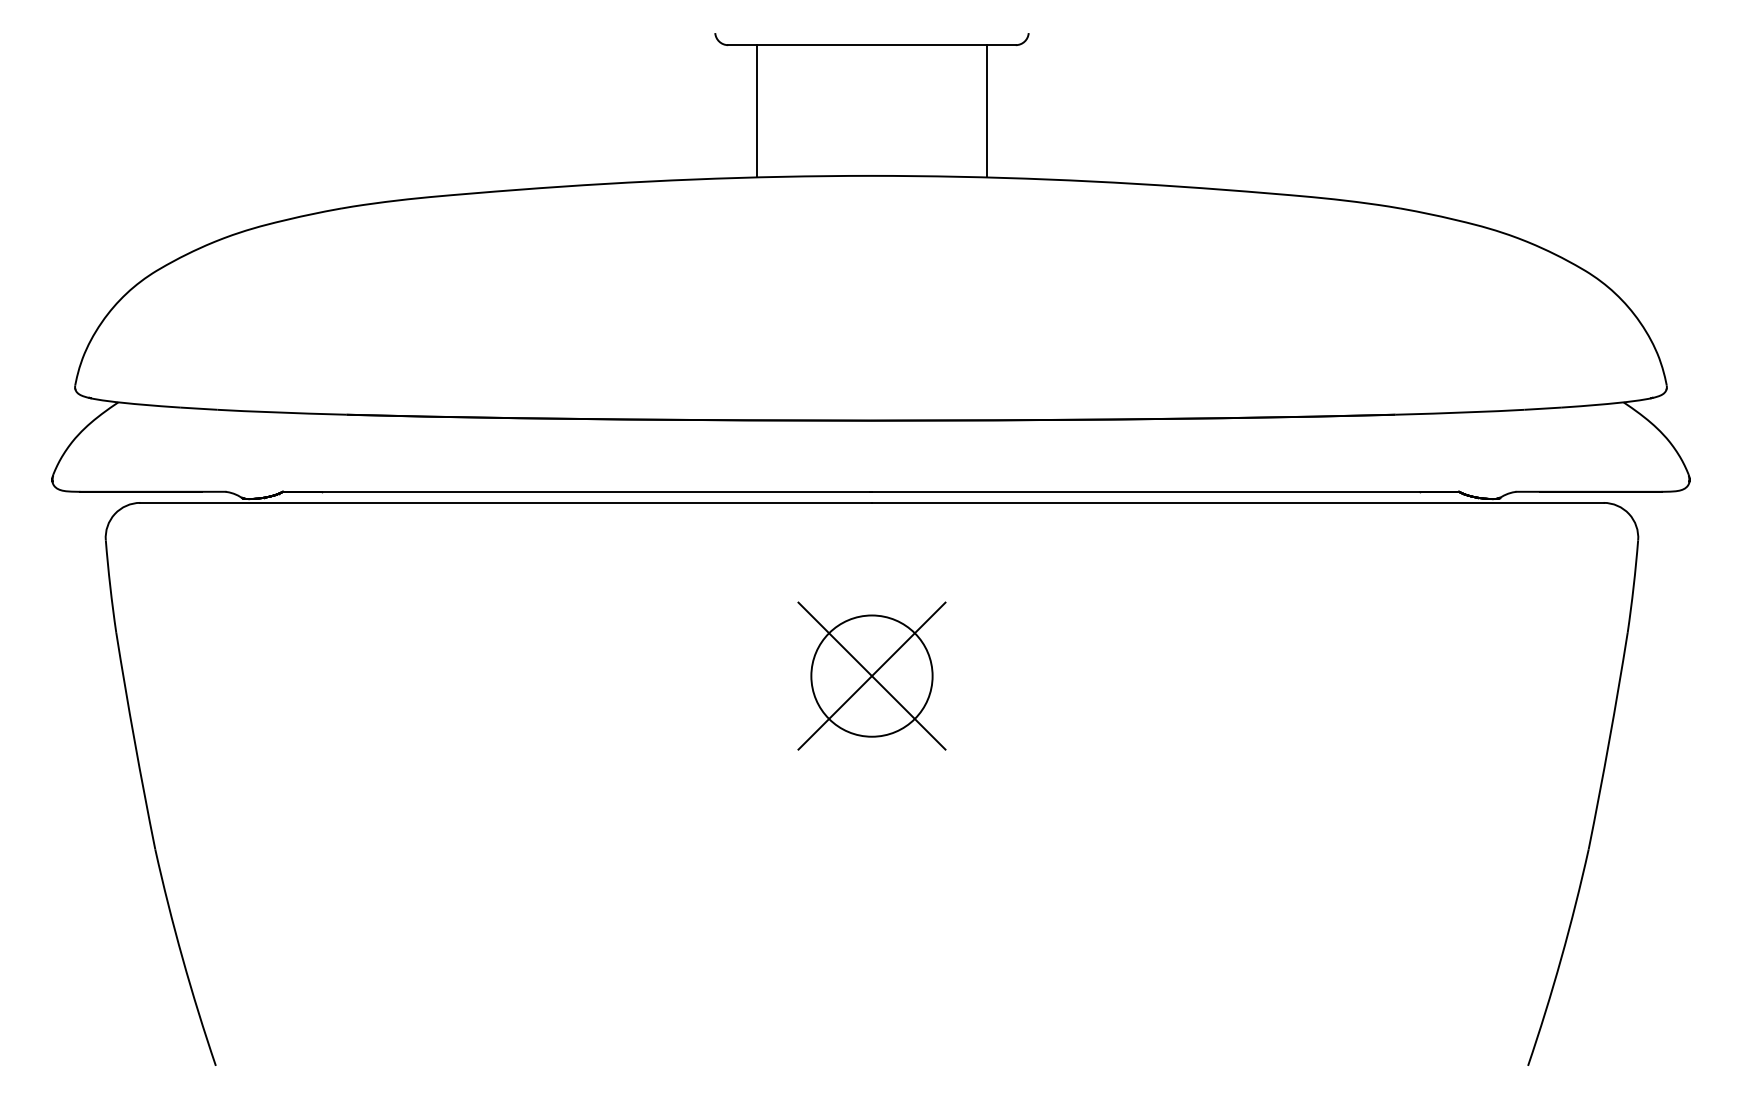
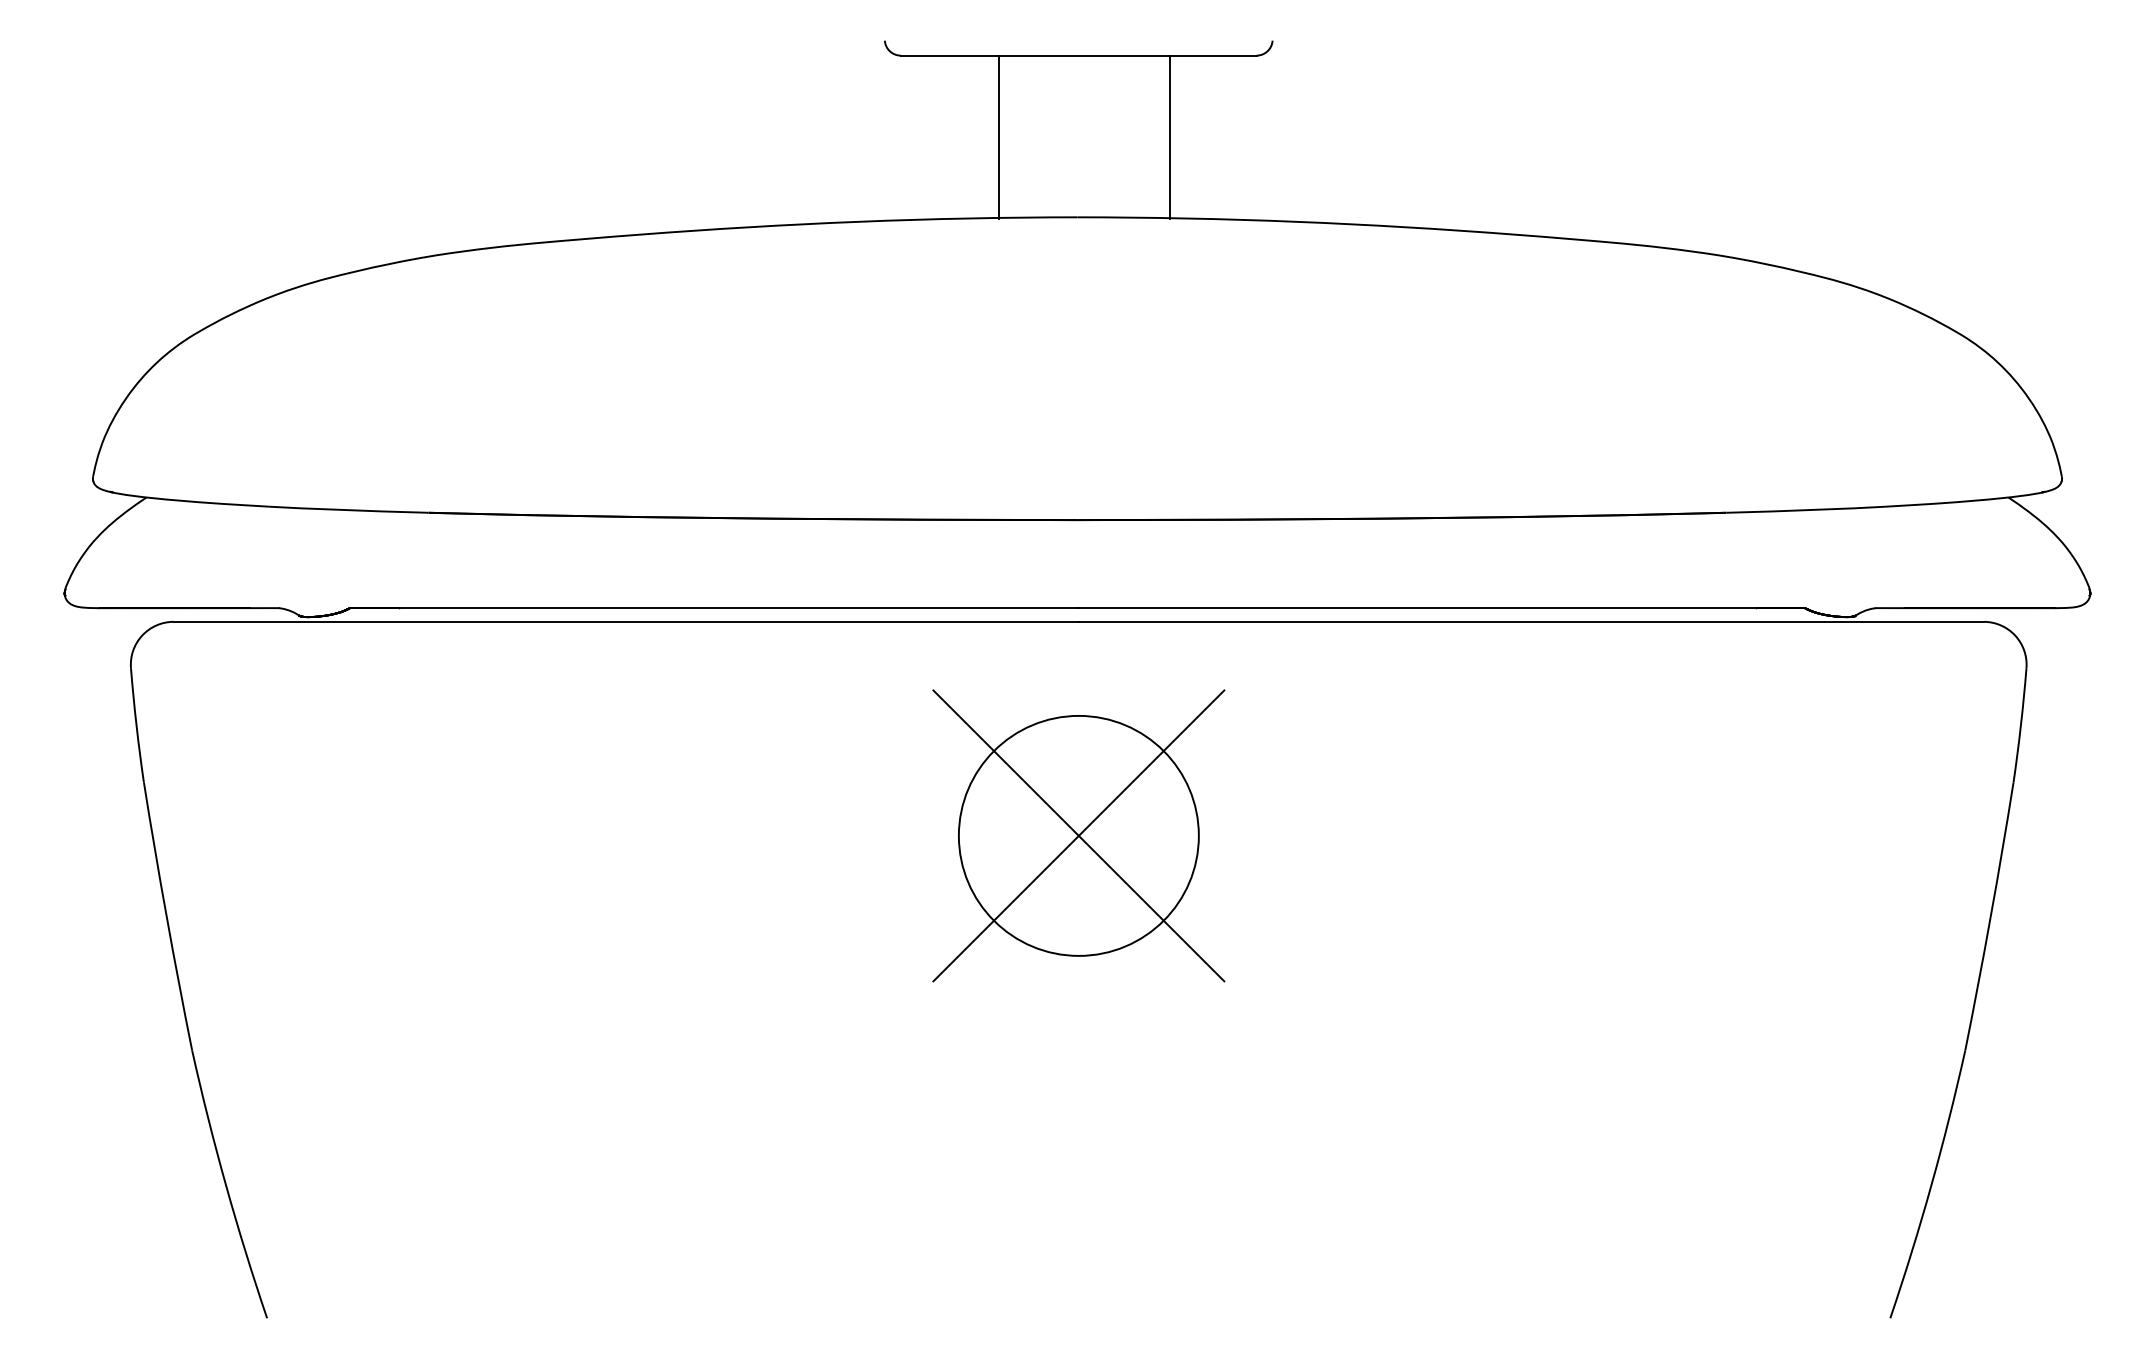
line: (757, 111) -> (998, 137), moved
line: (986, 111) -> (1169, 137), moved
part: (871, 676) -> (1078, 836), size x1.6

